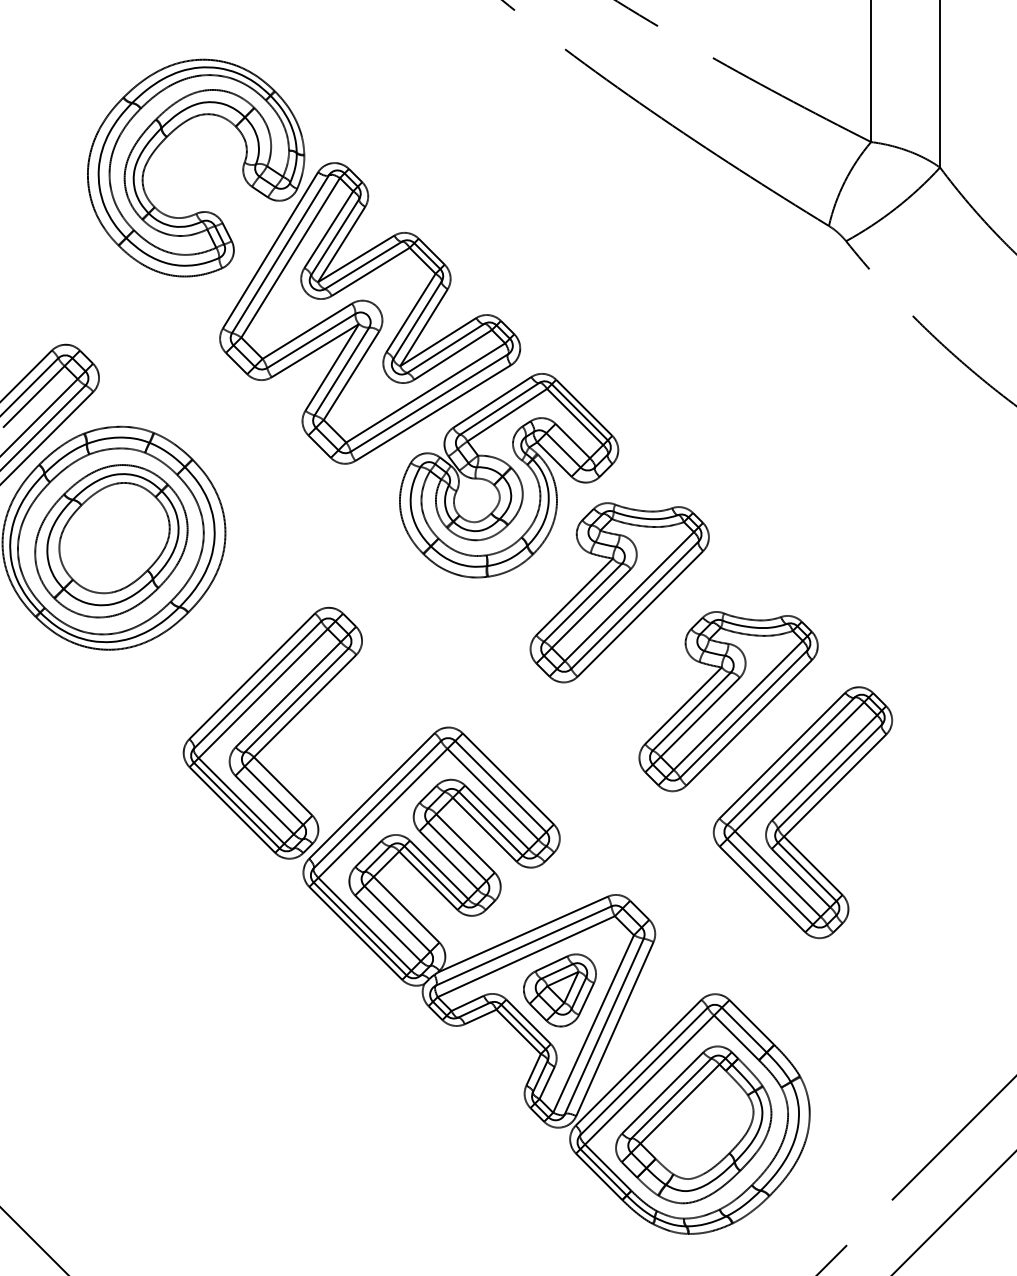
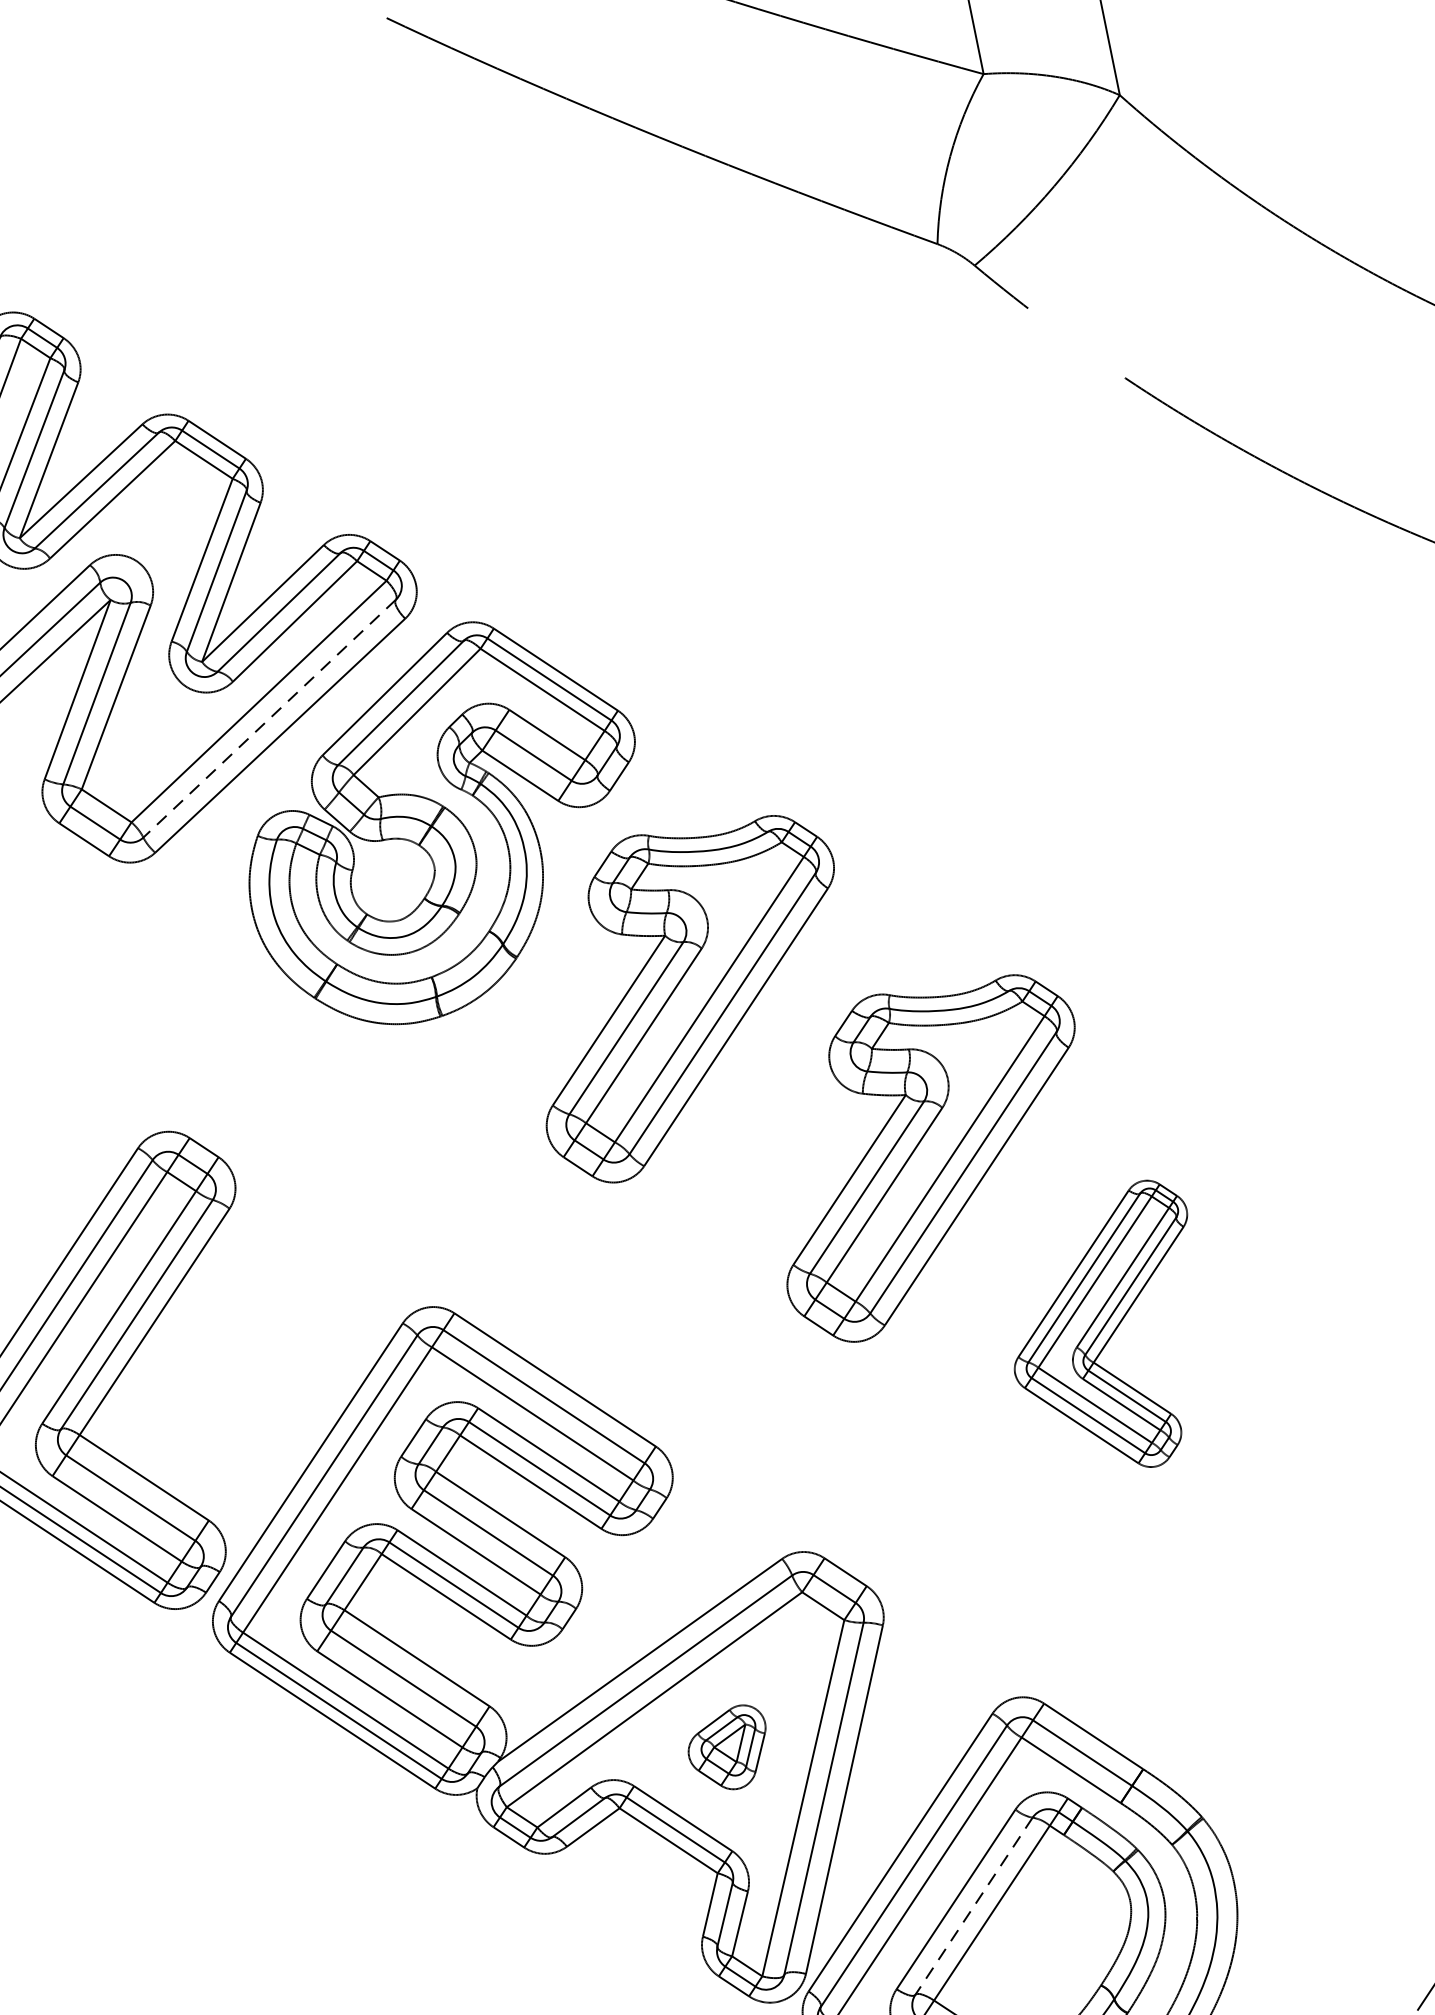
line: (429, 403) -> (269, 719), solid -> dashed
part: (802, 812) -> (1108, 1331), size x0.6
part: (559, 990) -> (728, 1749), size x0.6
line: (671, 1098) -> (974, 1906), solid -> dashed

